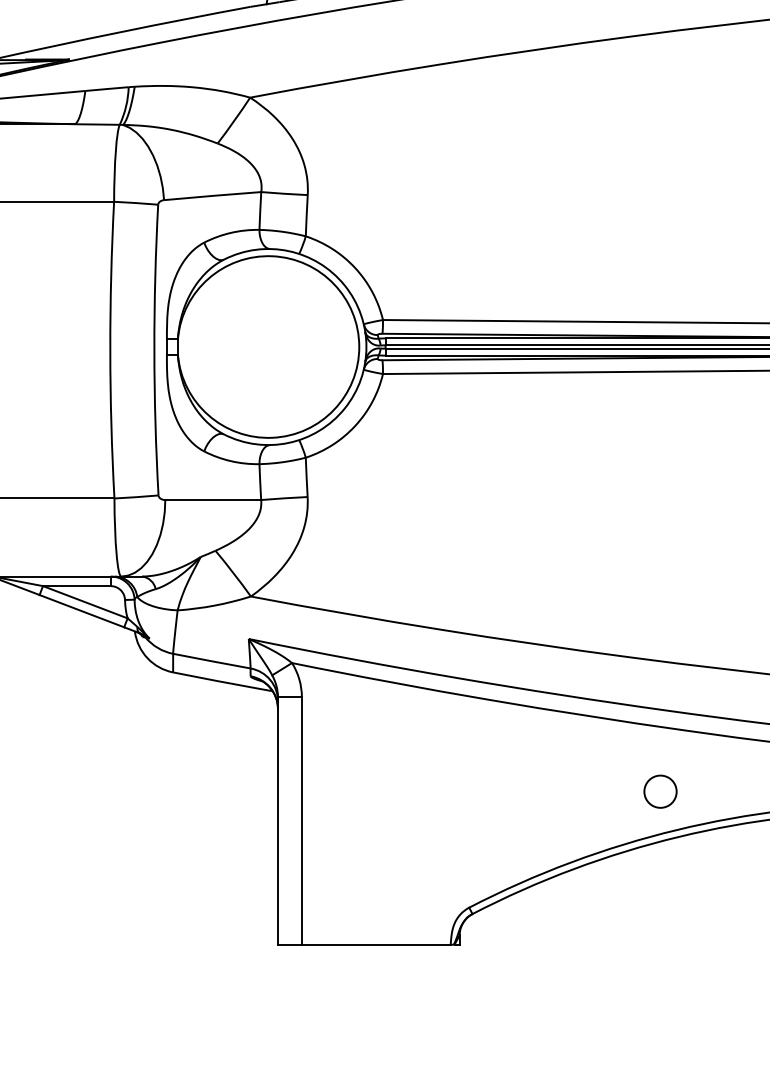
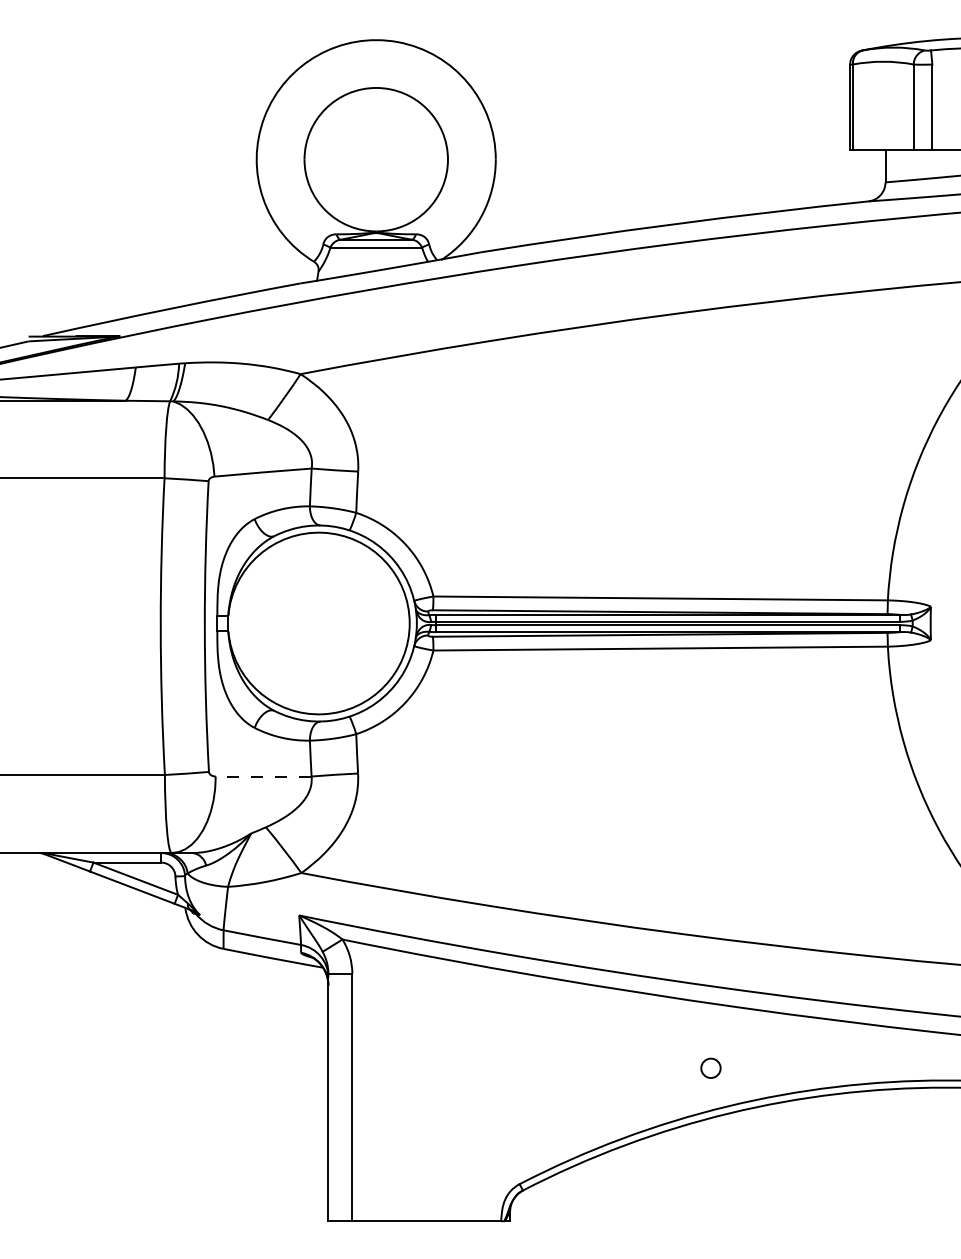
line: (213, 500) -> (263, 776), solid -> dashed
circle: (660, 792) -> (710, 1068), size x0.6

